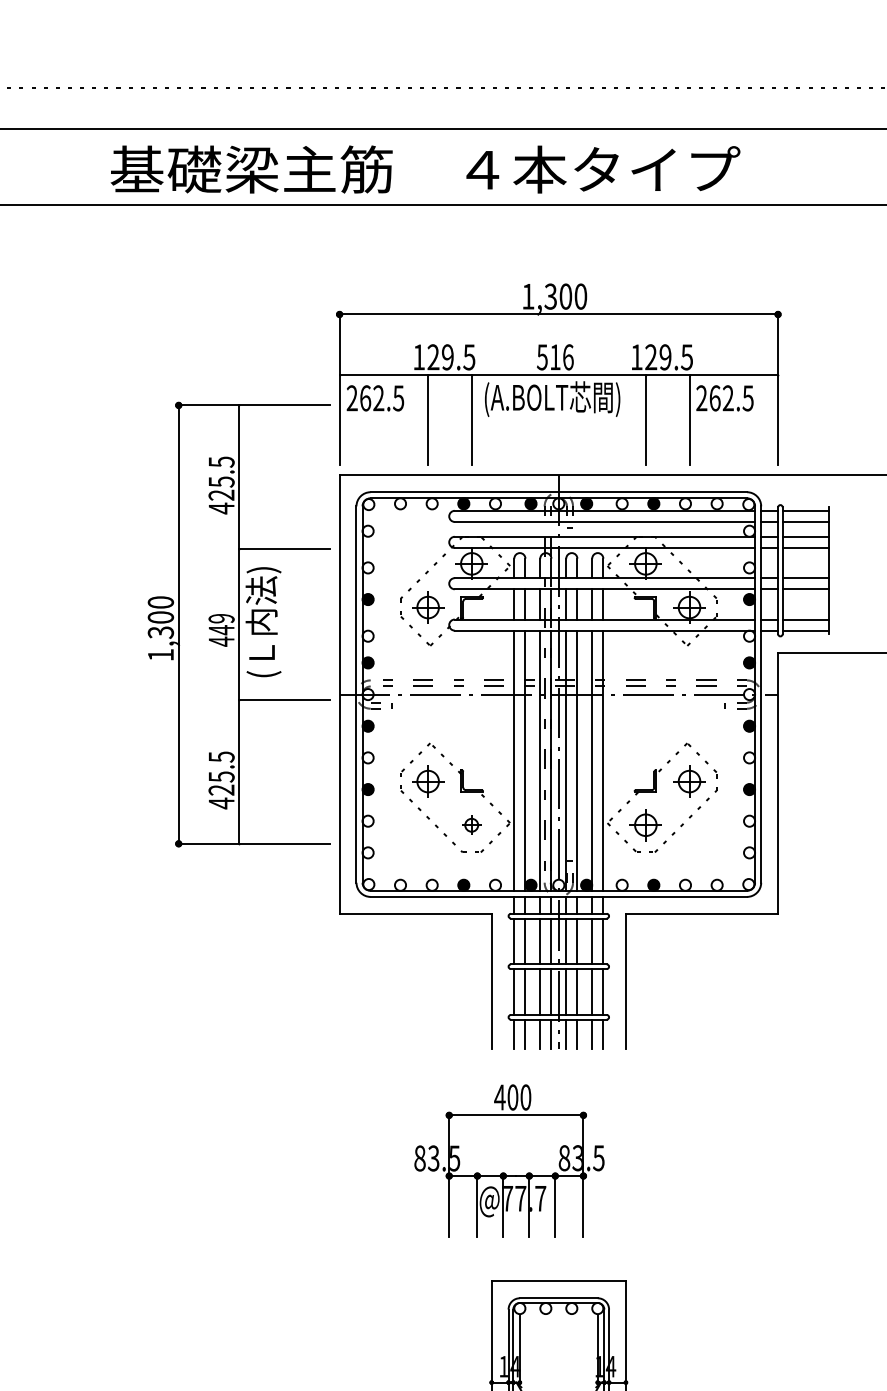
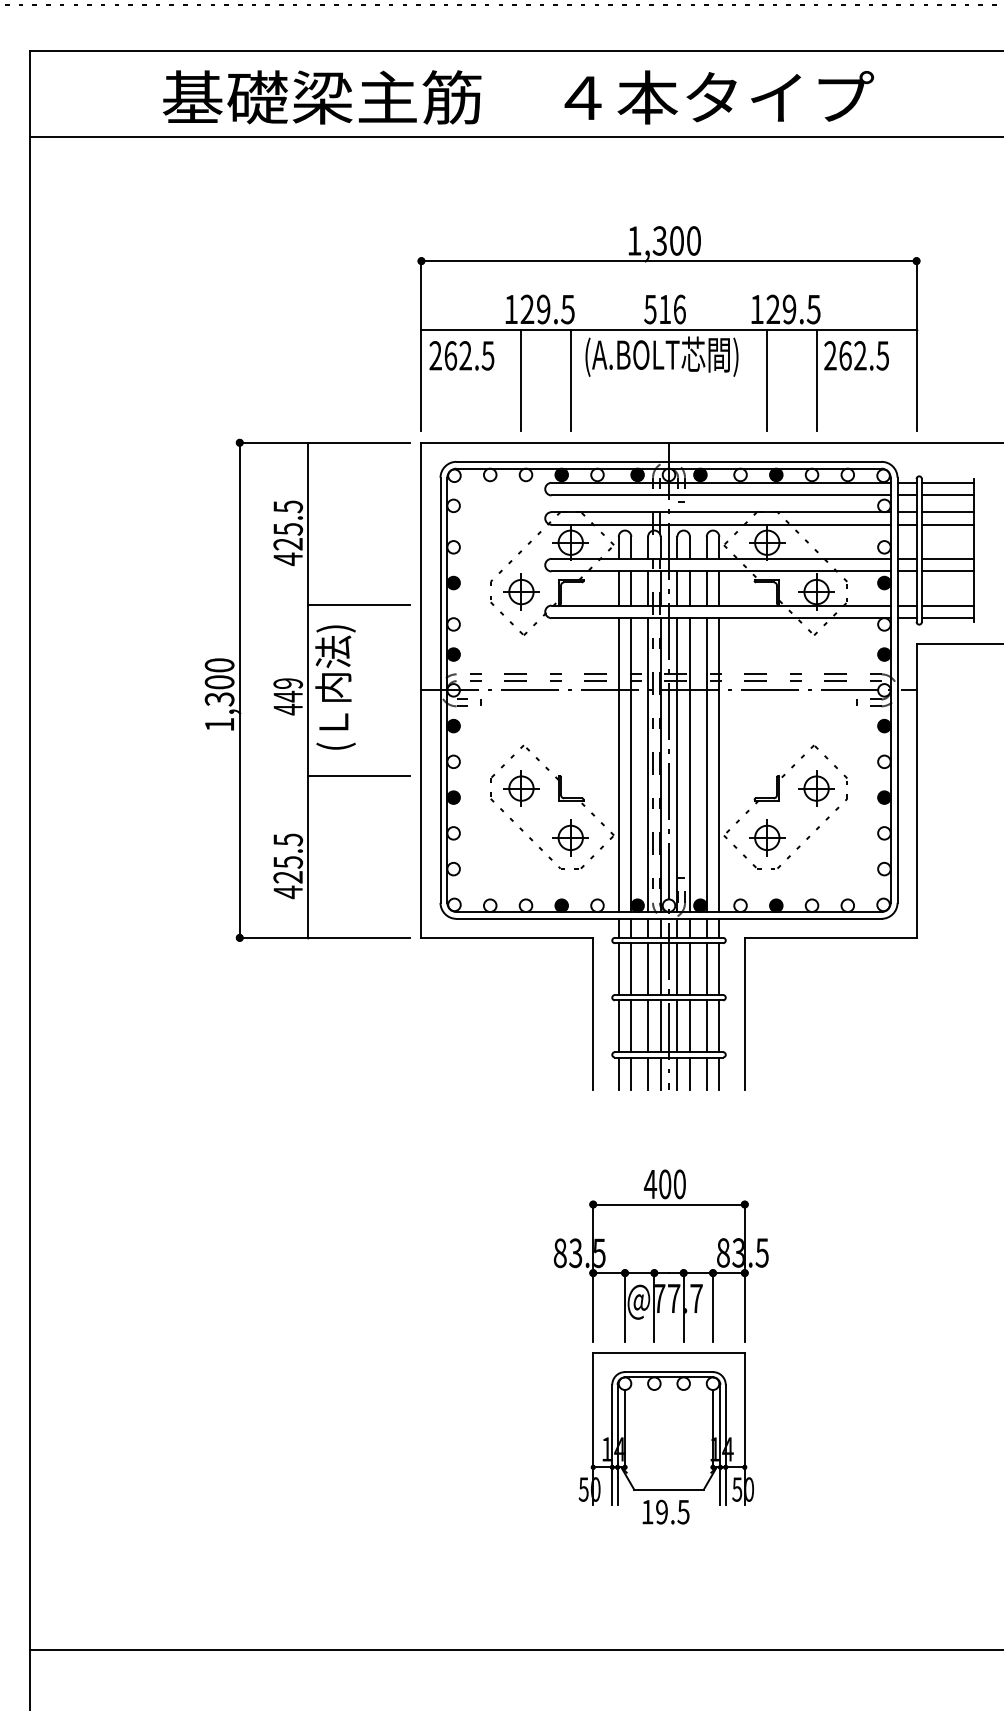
part: (238, 623) -> (307, 689), moved
part: (471, 824) -> (570, 837), size x1.67
part: (508, 1160) -> (660, 1255), moved

